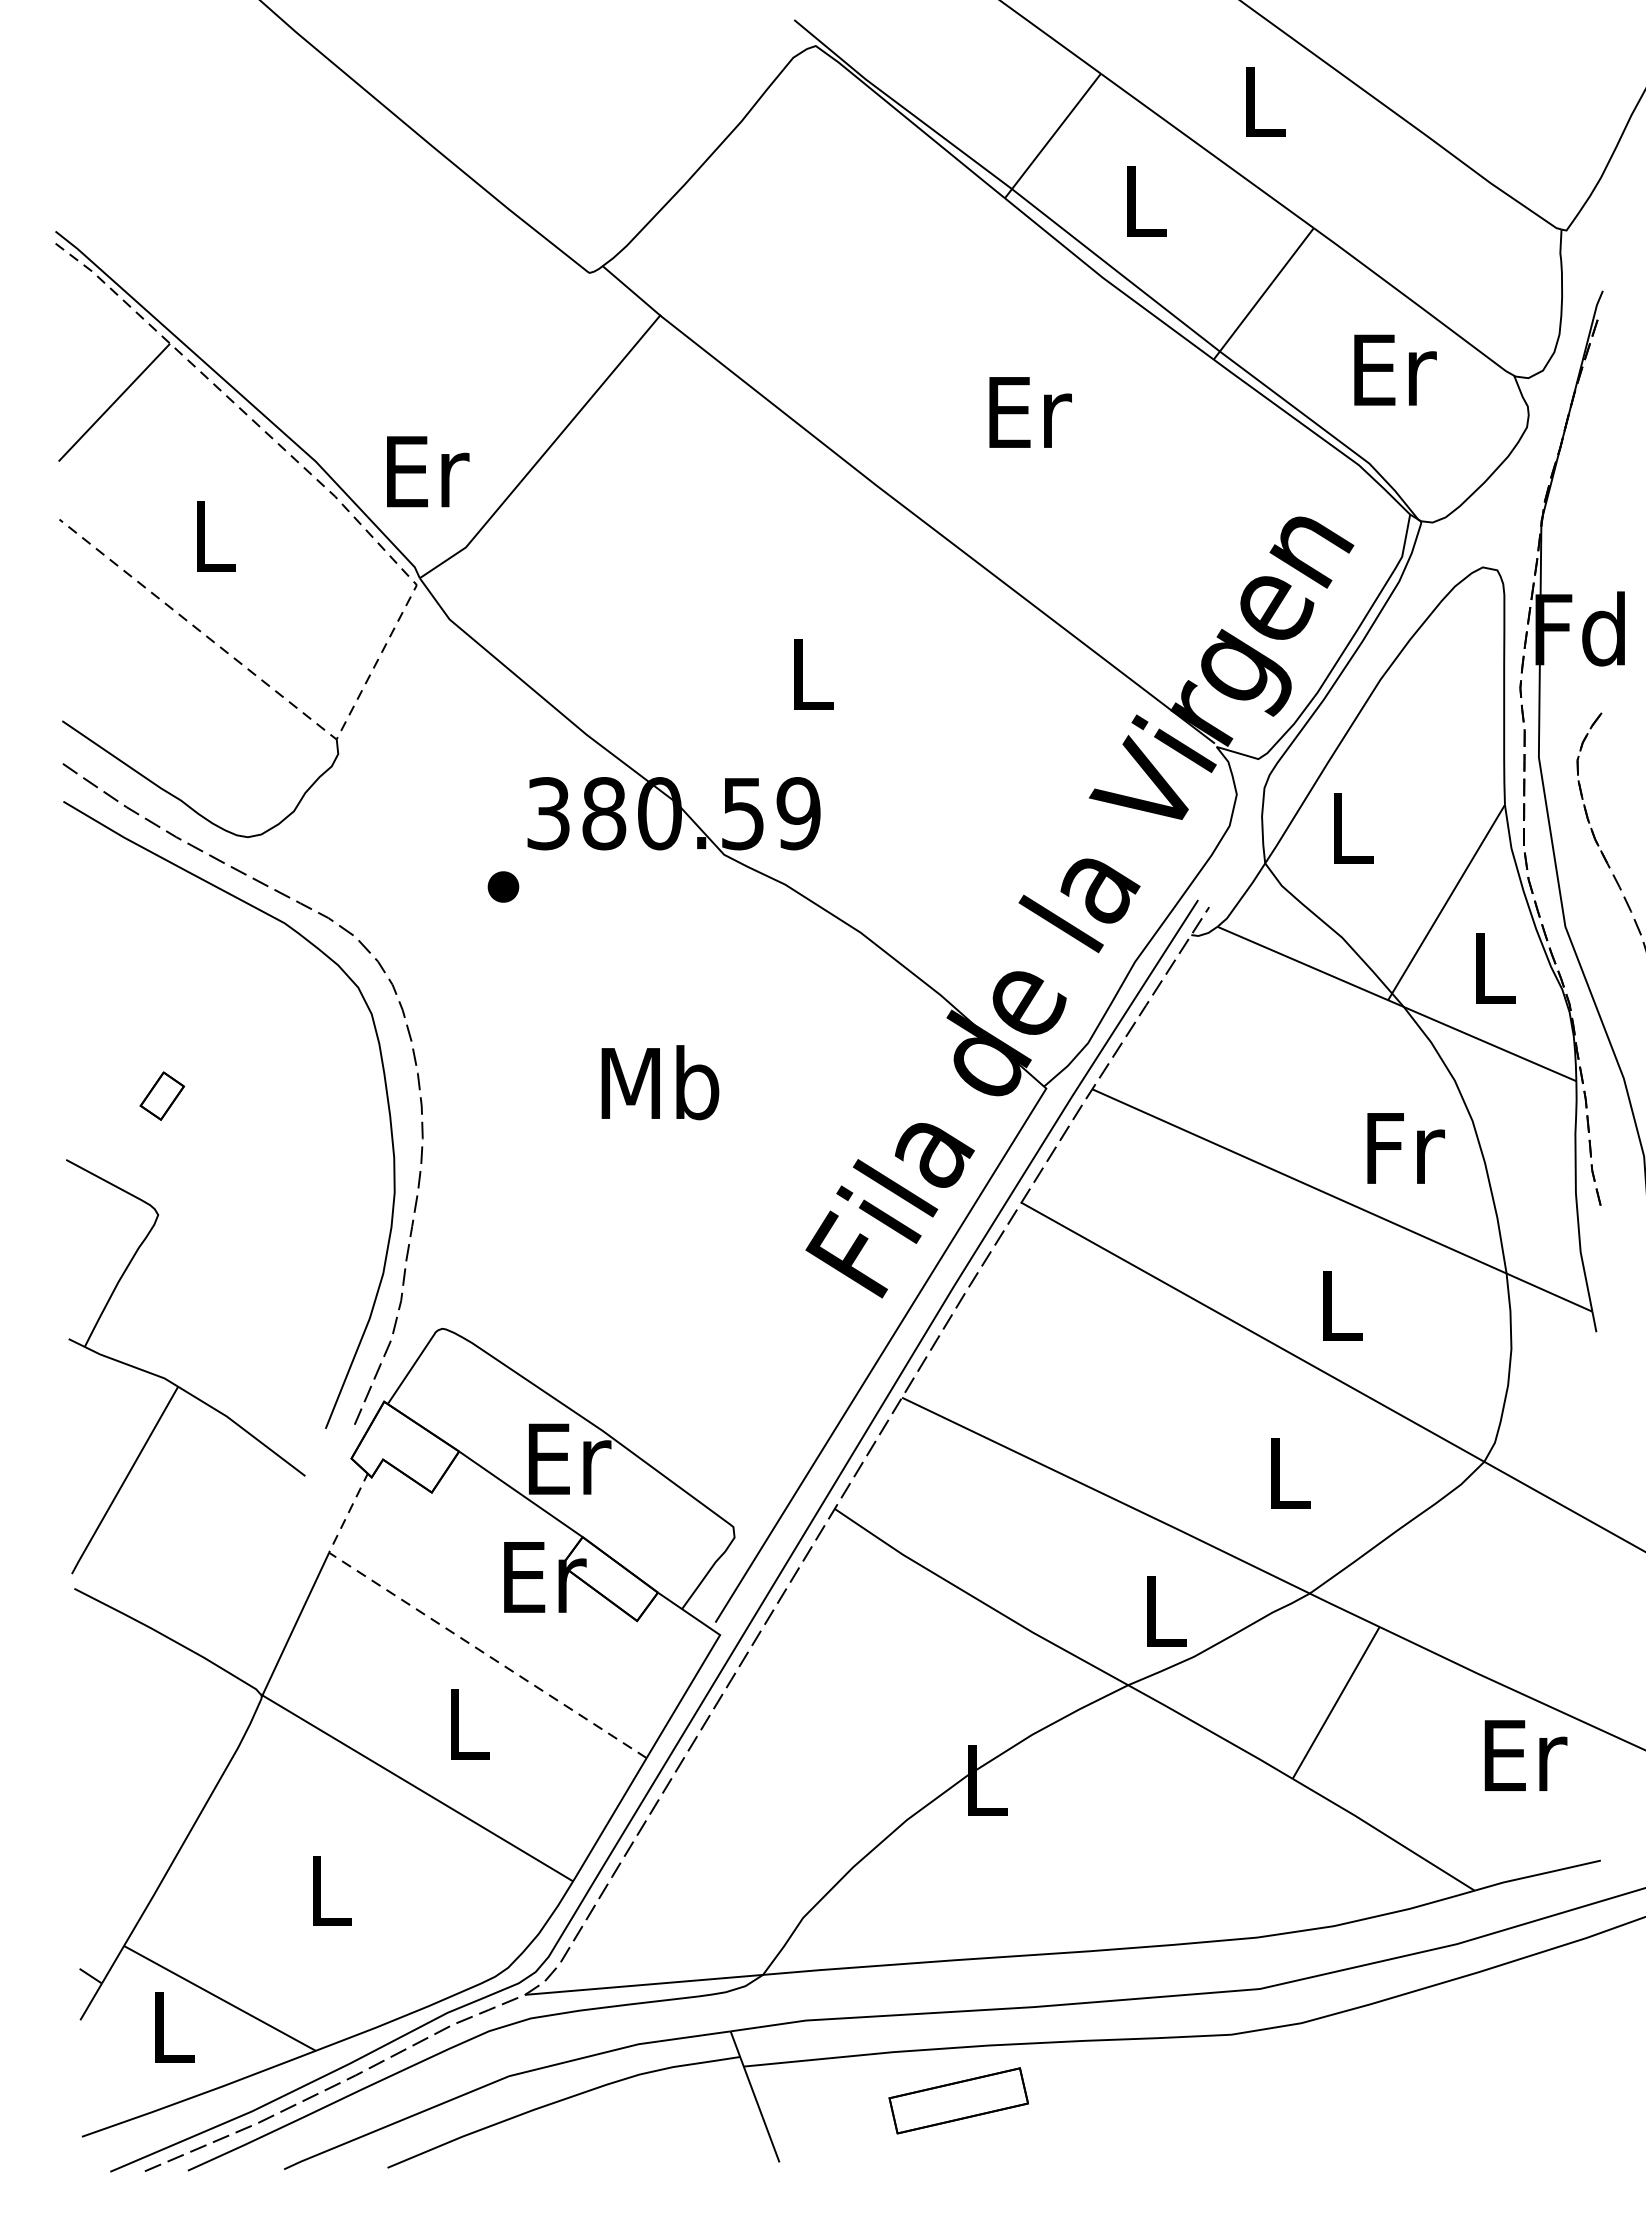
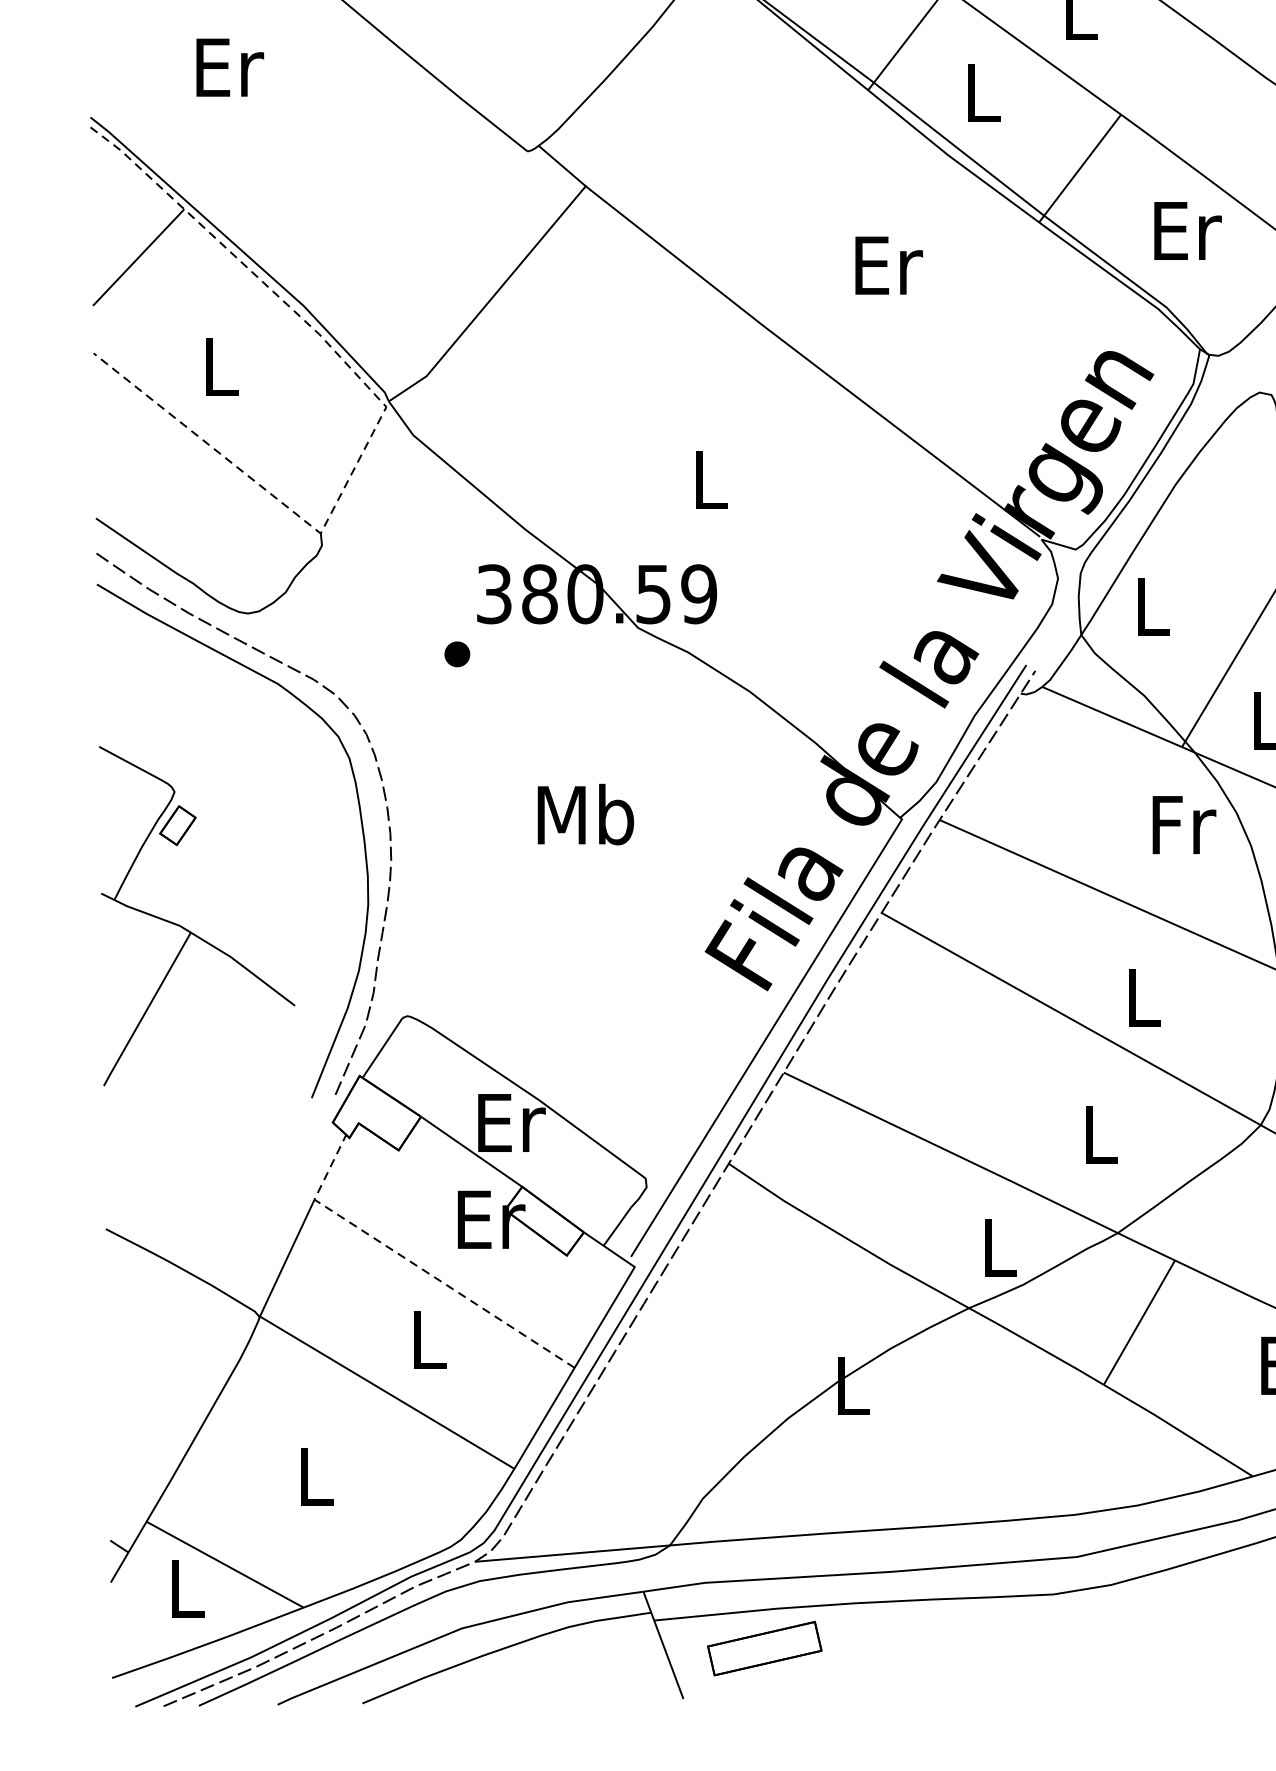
text: (428, 471) -> (230, 67), moved
text: (1405, 1148) -> (1183, 825), moved
part: (173, 1382) -> (187, 929), moved
part: (958, 2100) -> (764, 1648), moved

